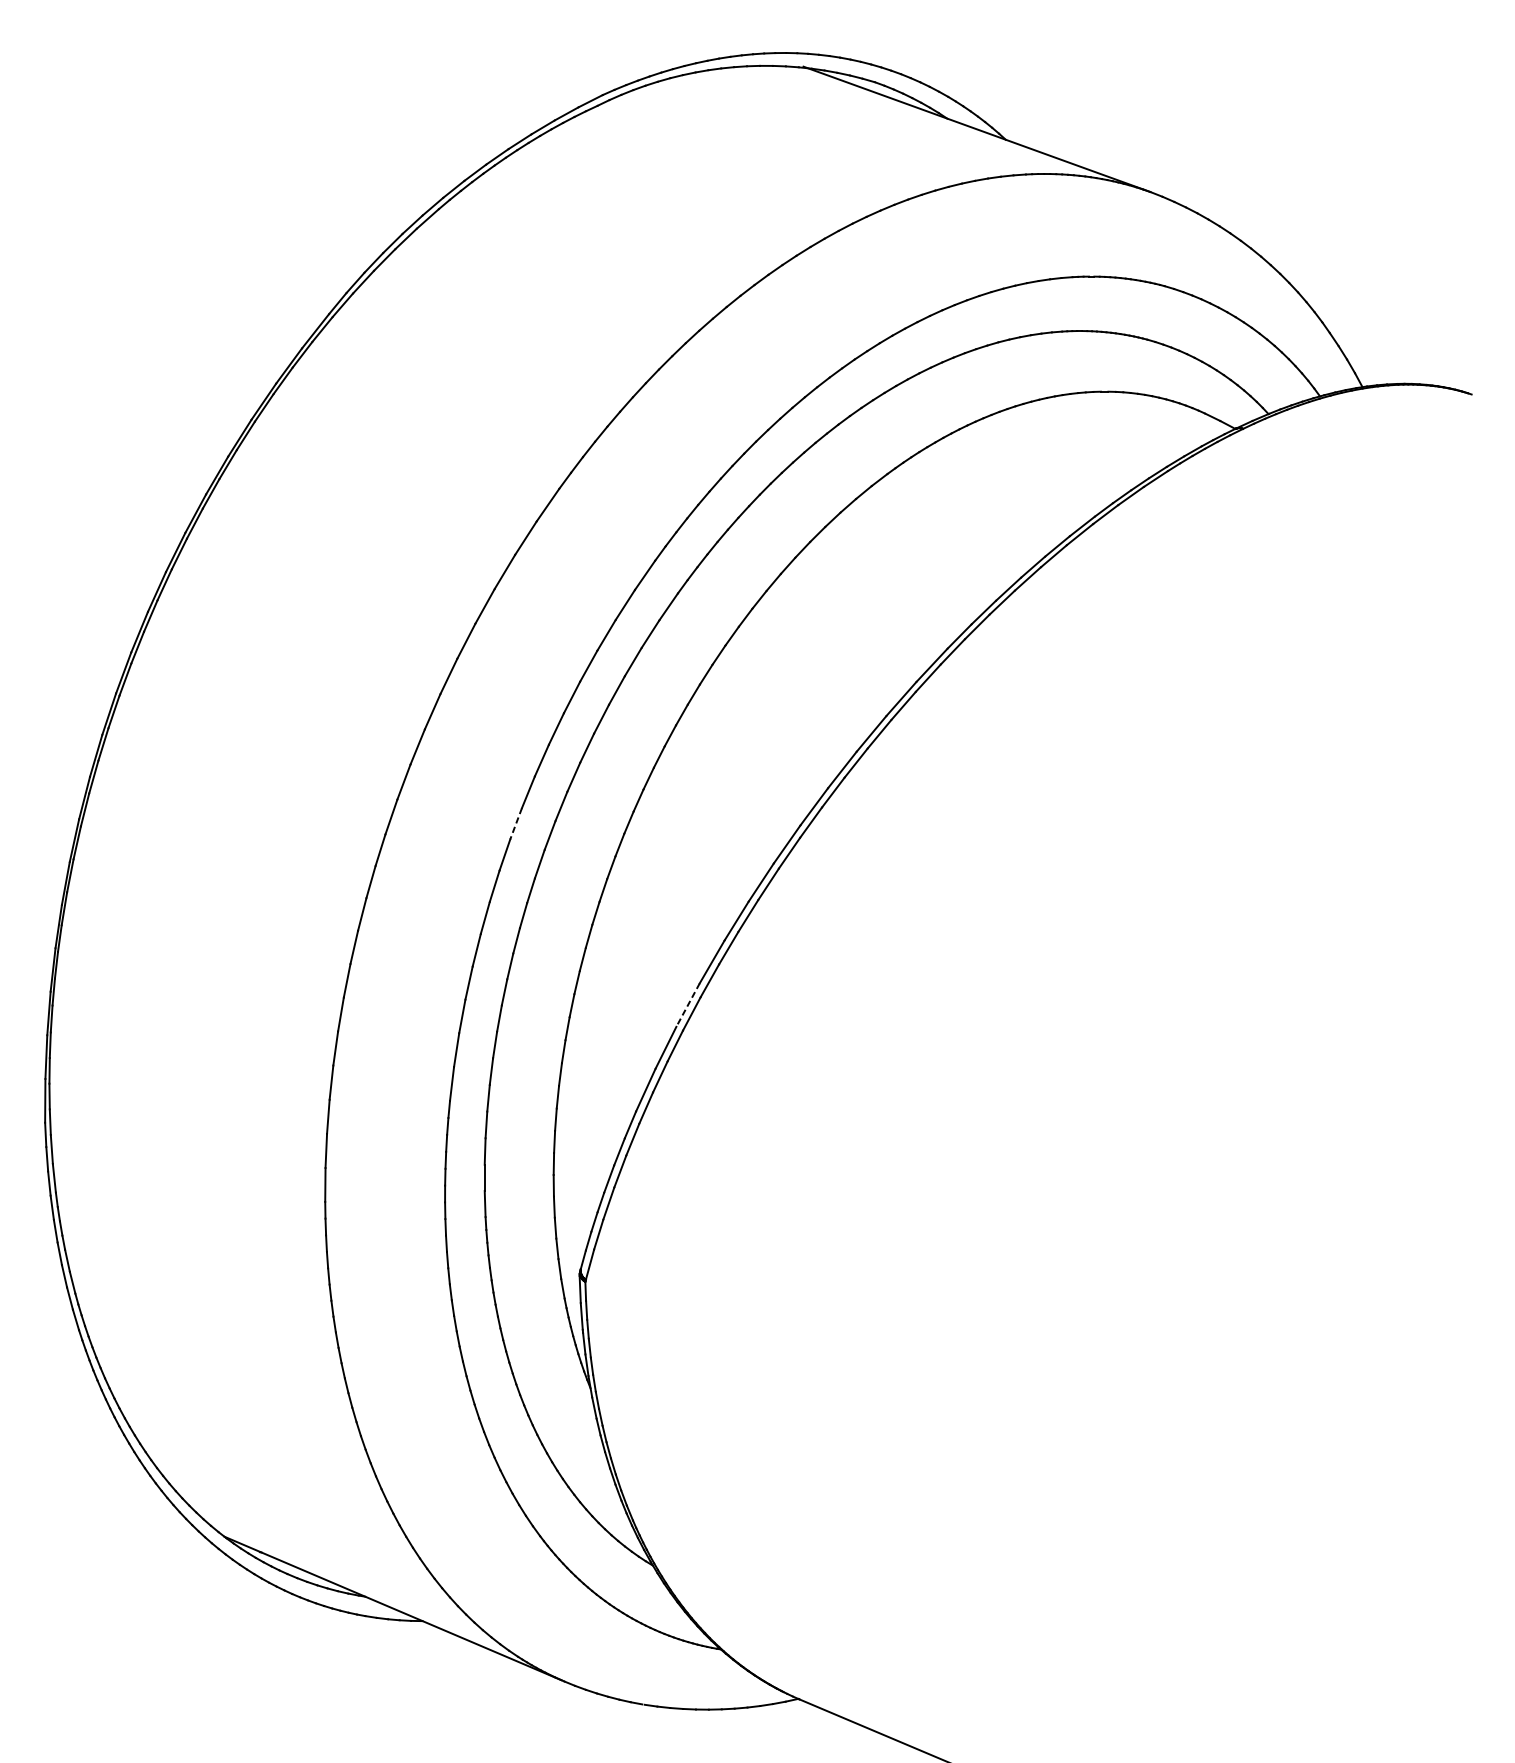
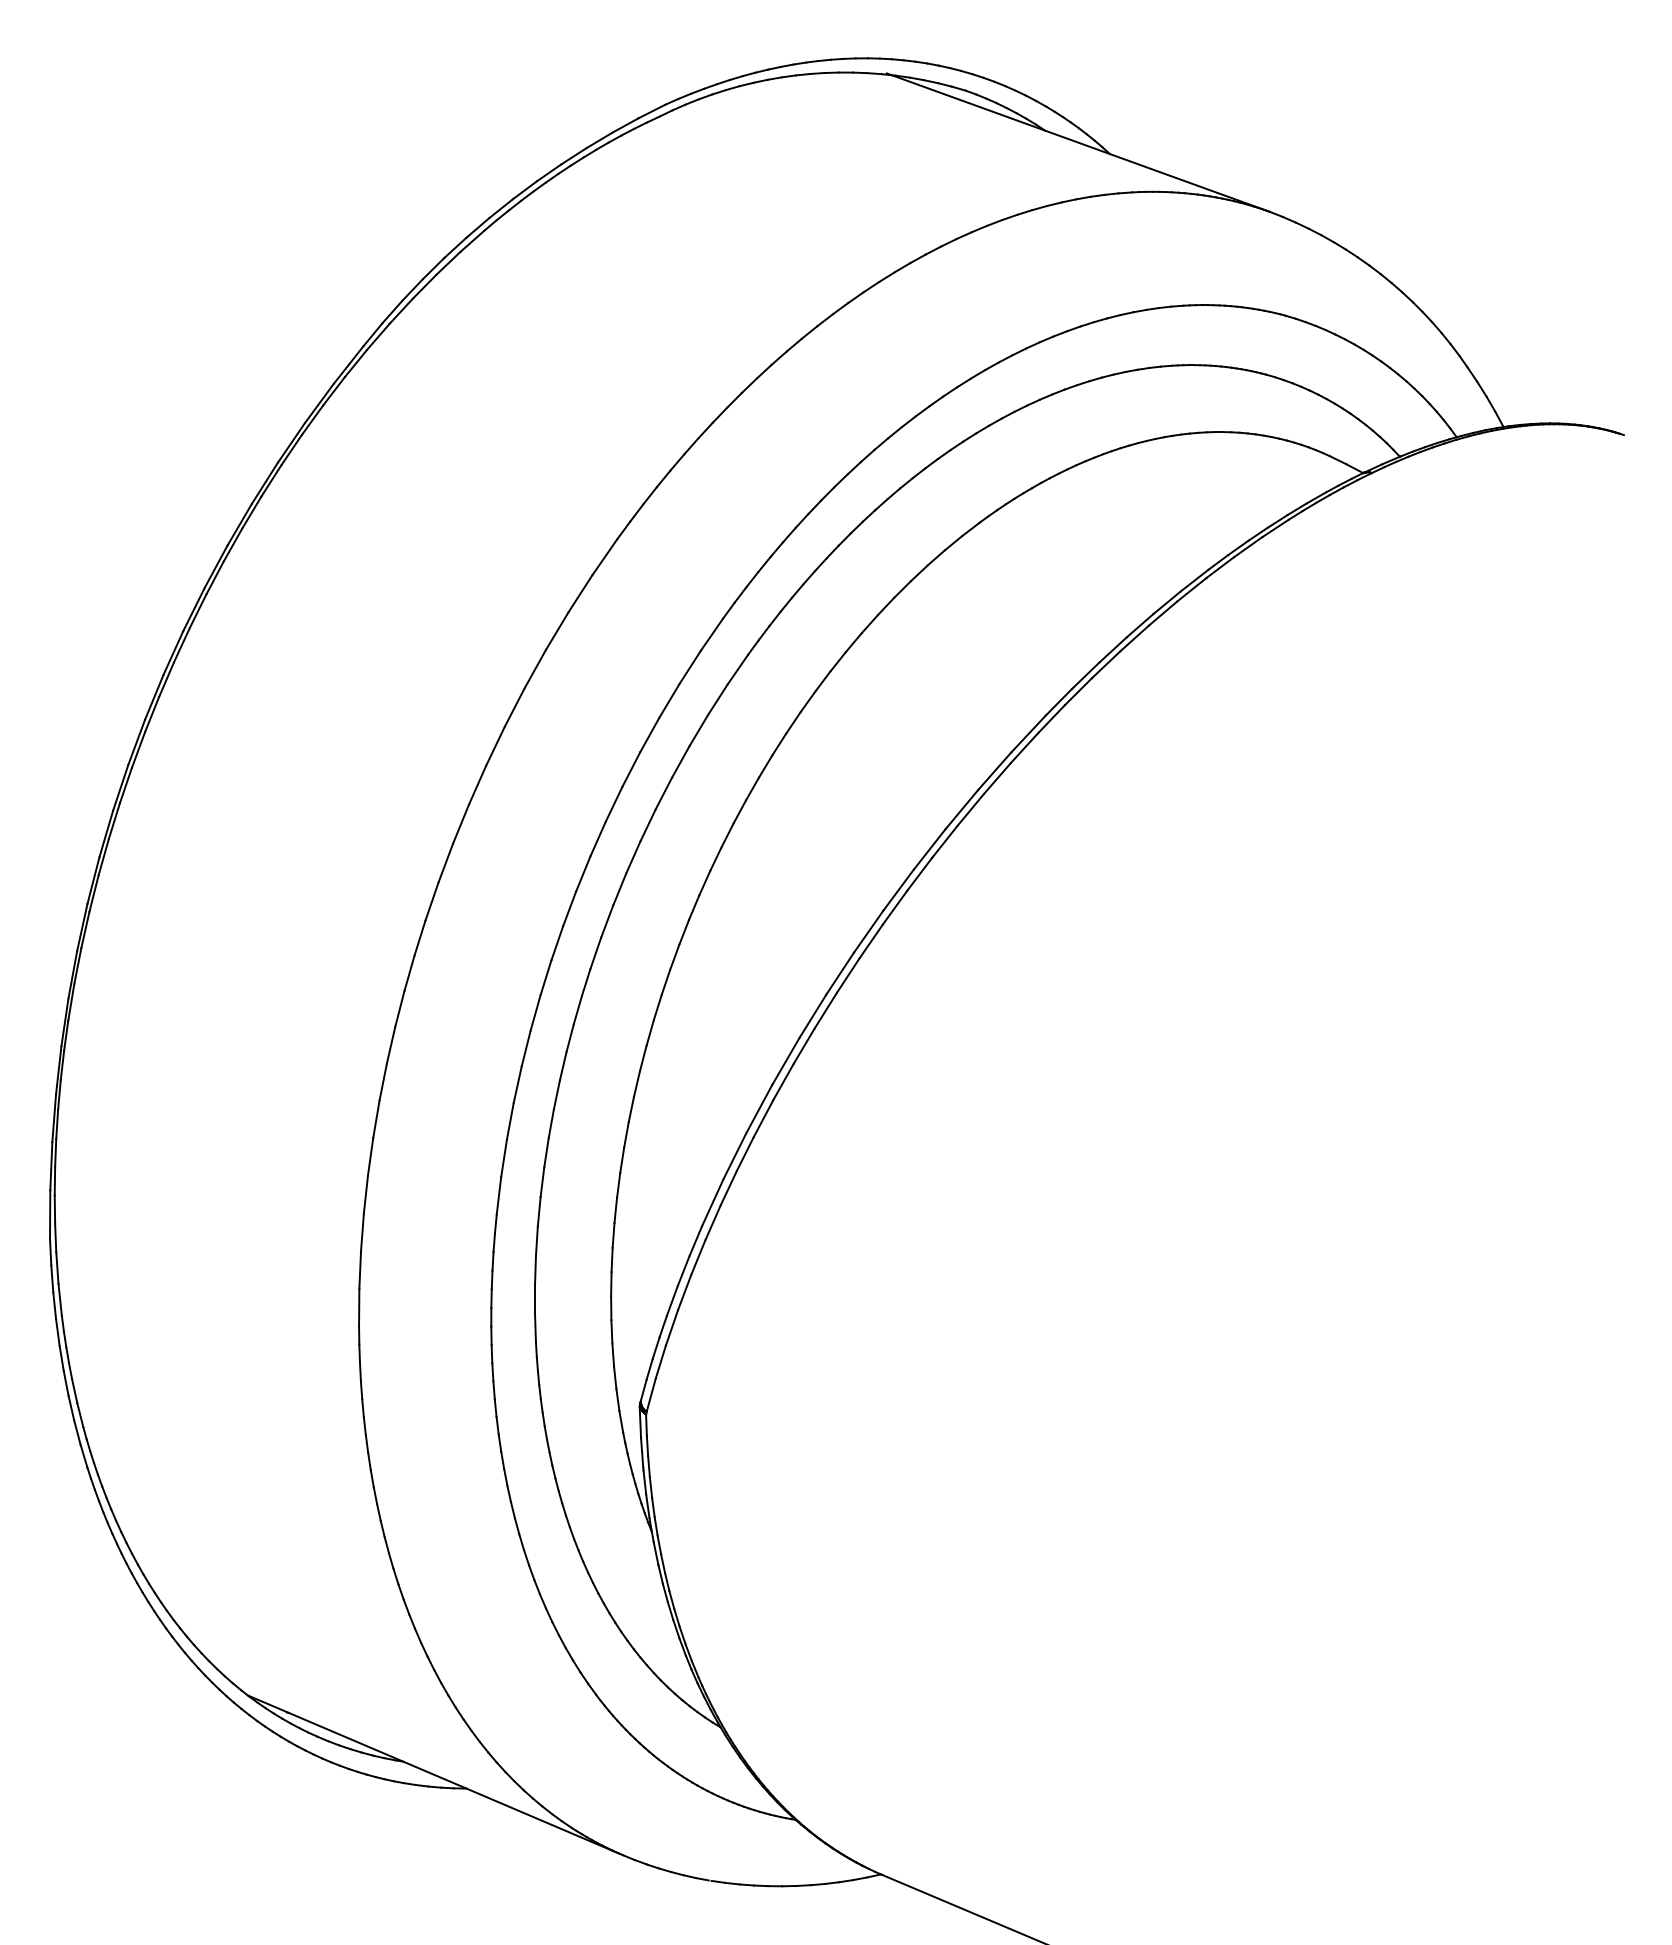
line: (515, 823) -> (569, 908), dashed -> solid
line: (688, 1005) -> (759, 1109), dashed -> solid

